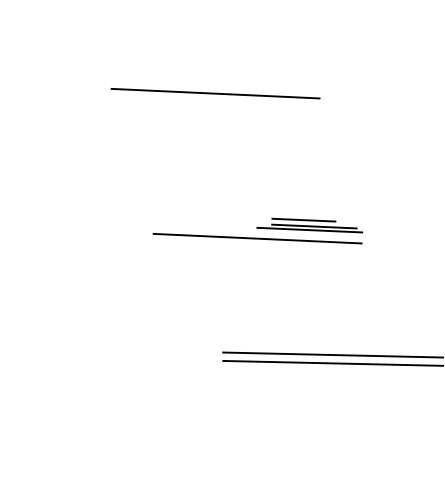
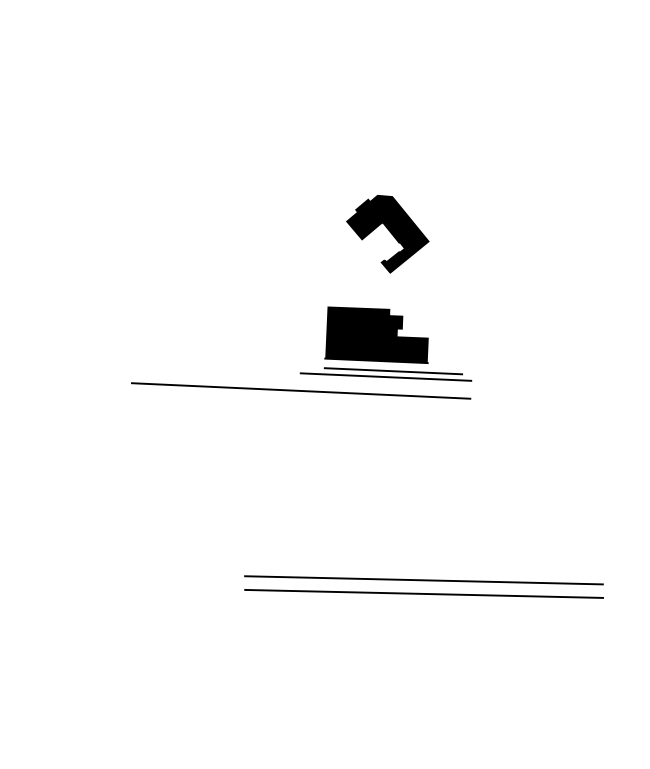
line: (215, 93) -> (232, 154), removed
part: (310, 142) -> (387, 234), added
fill: (304, 203) -> (377, 333), added

